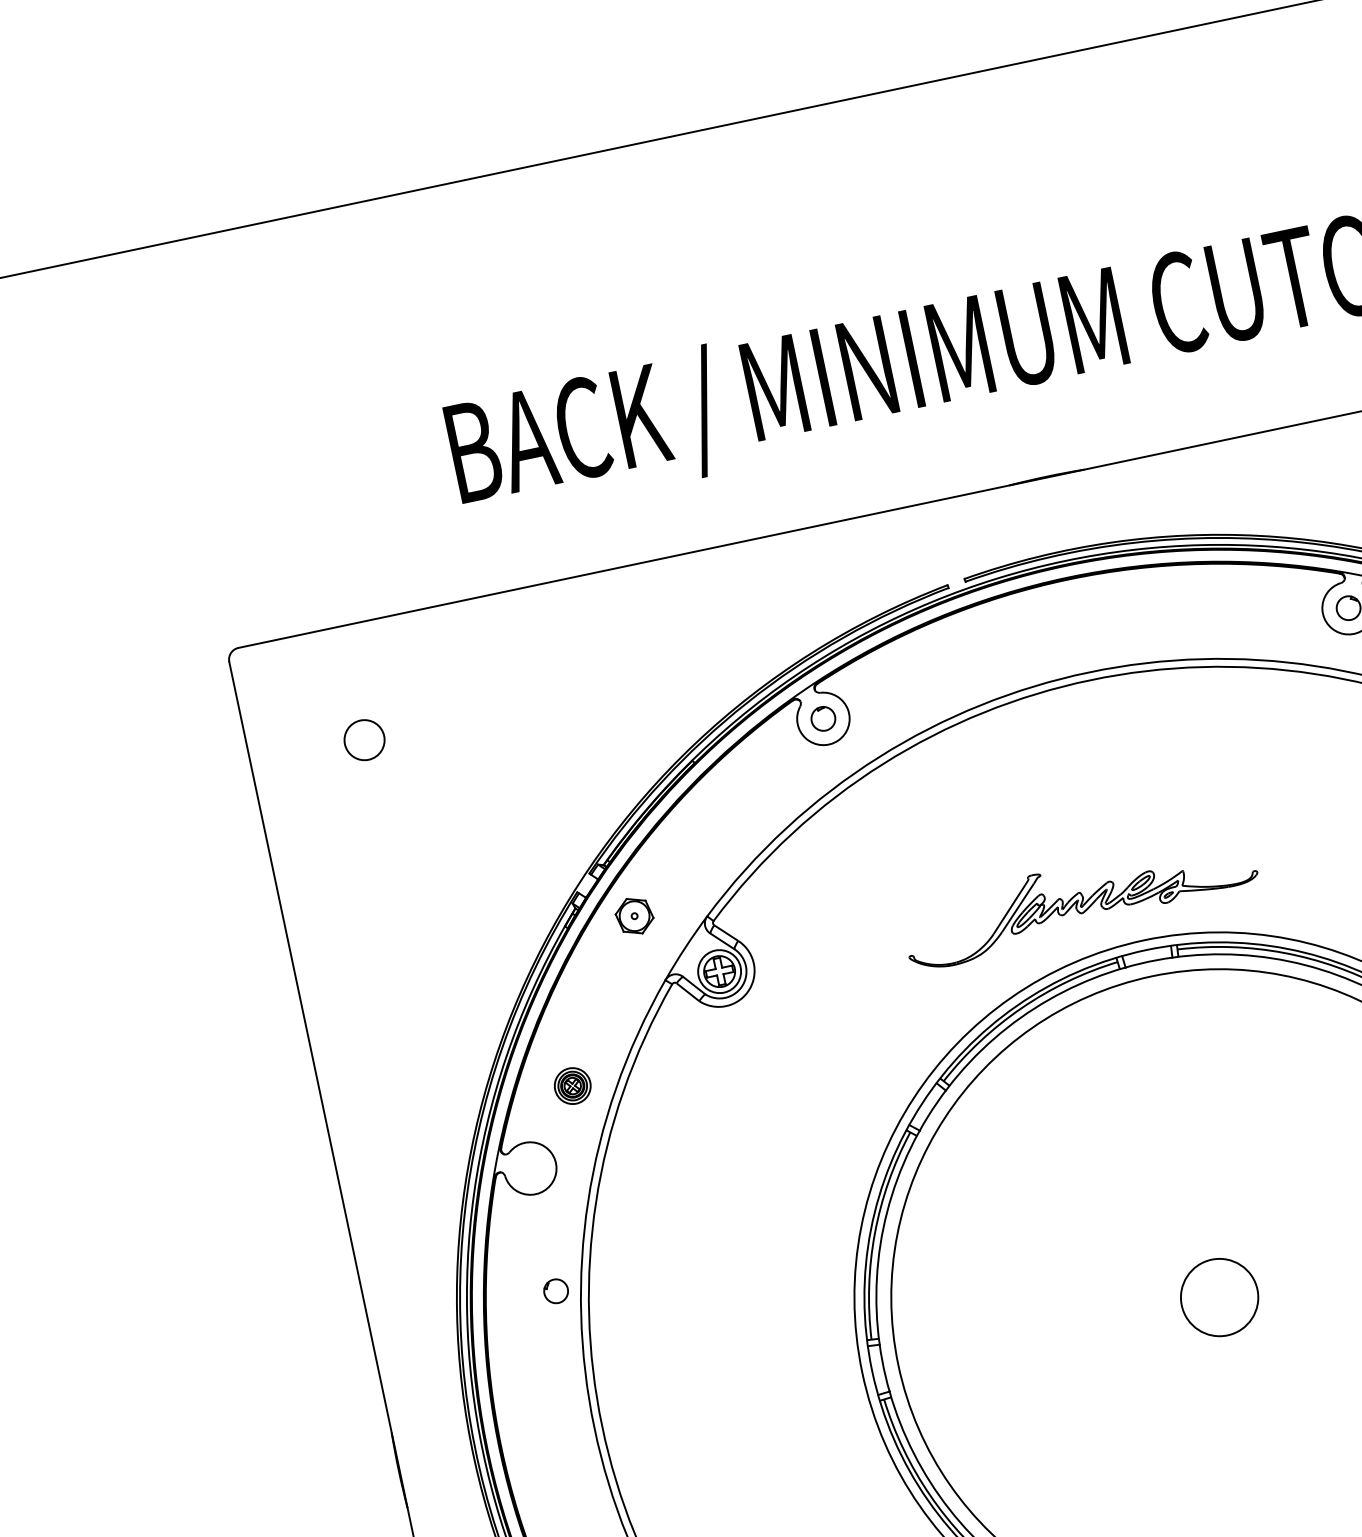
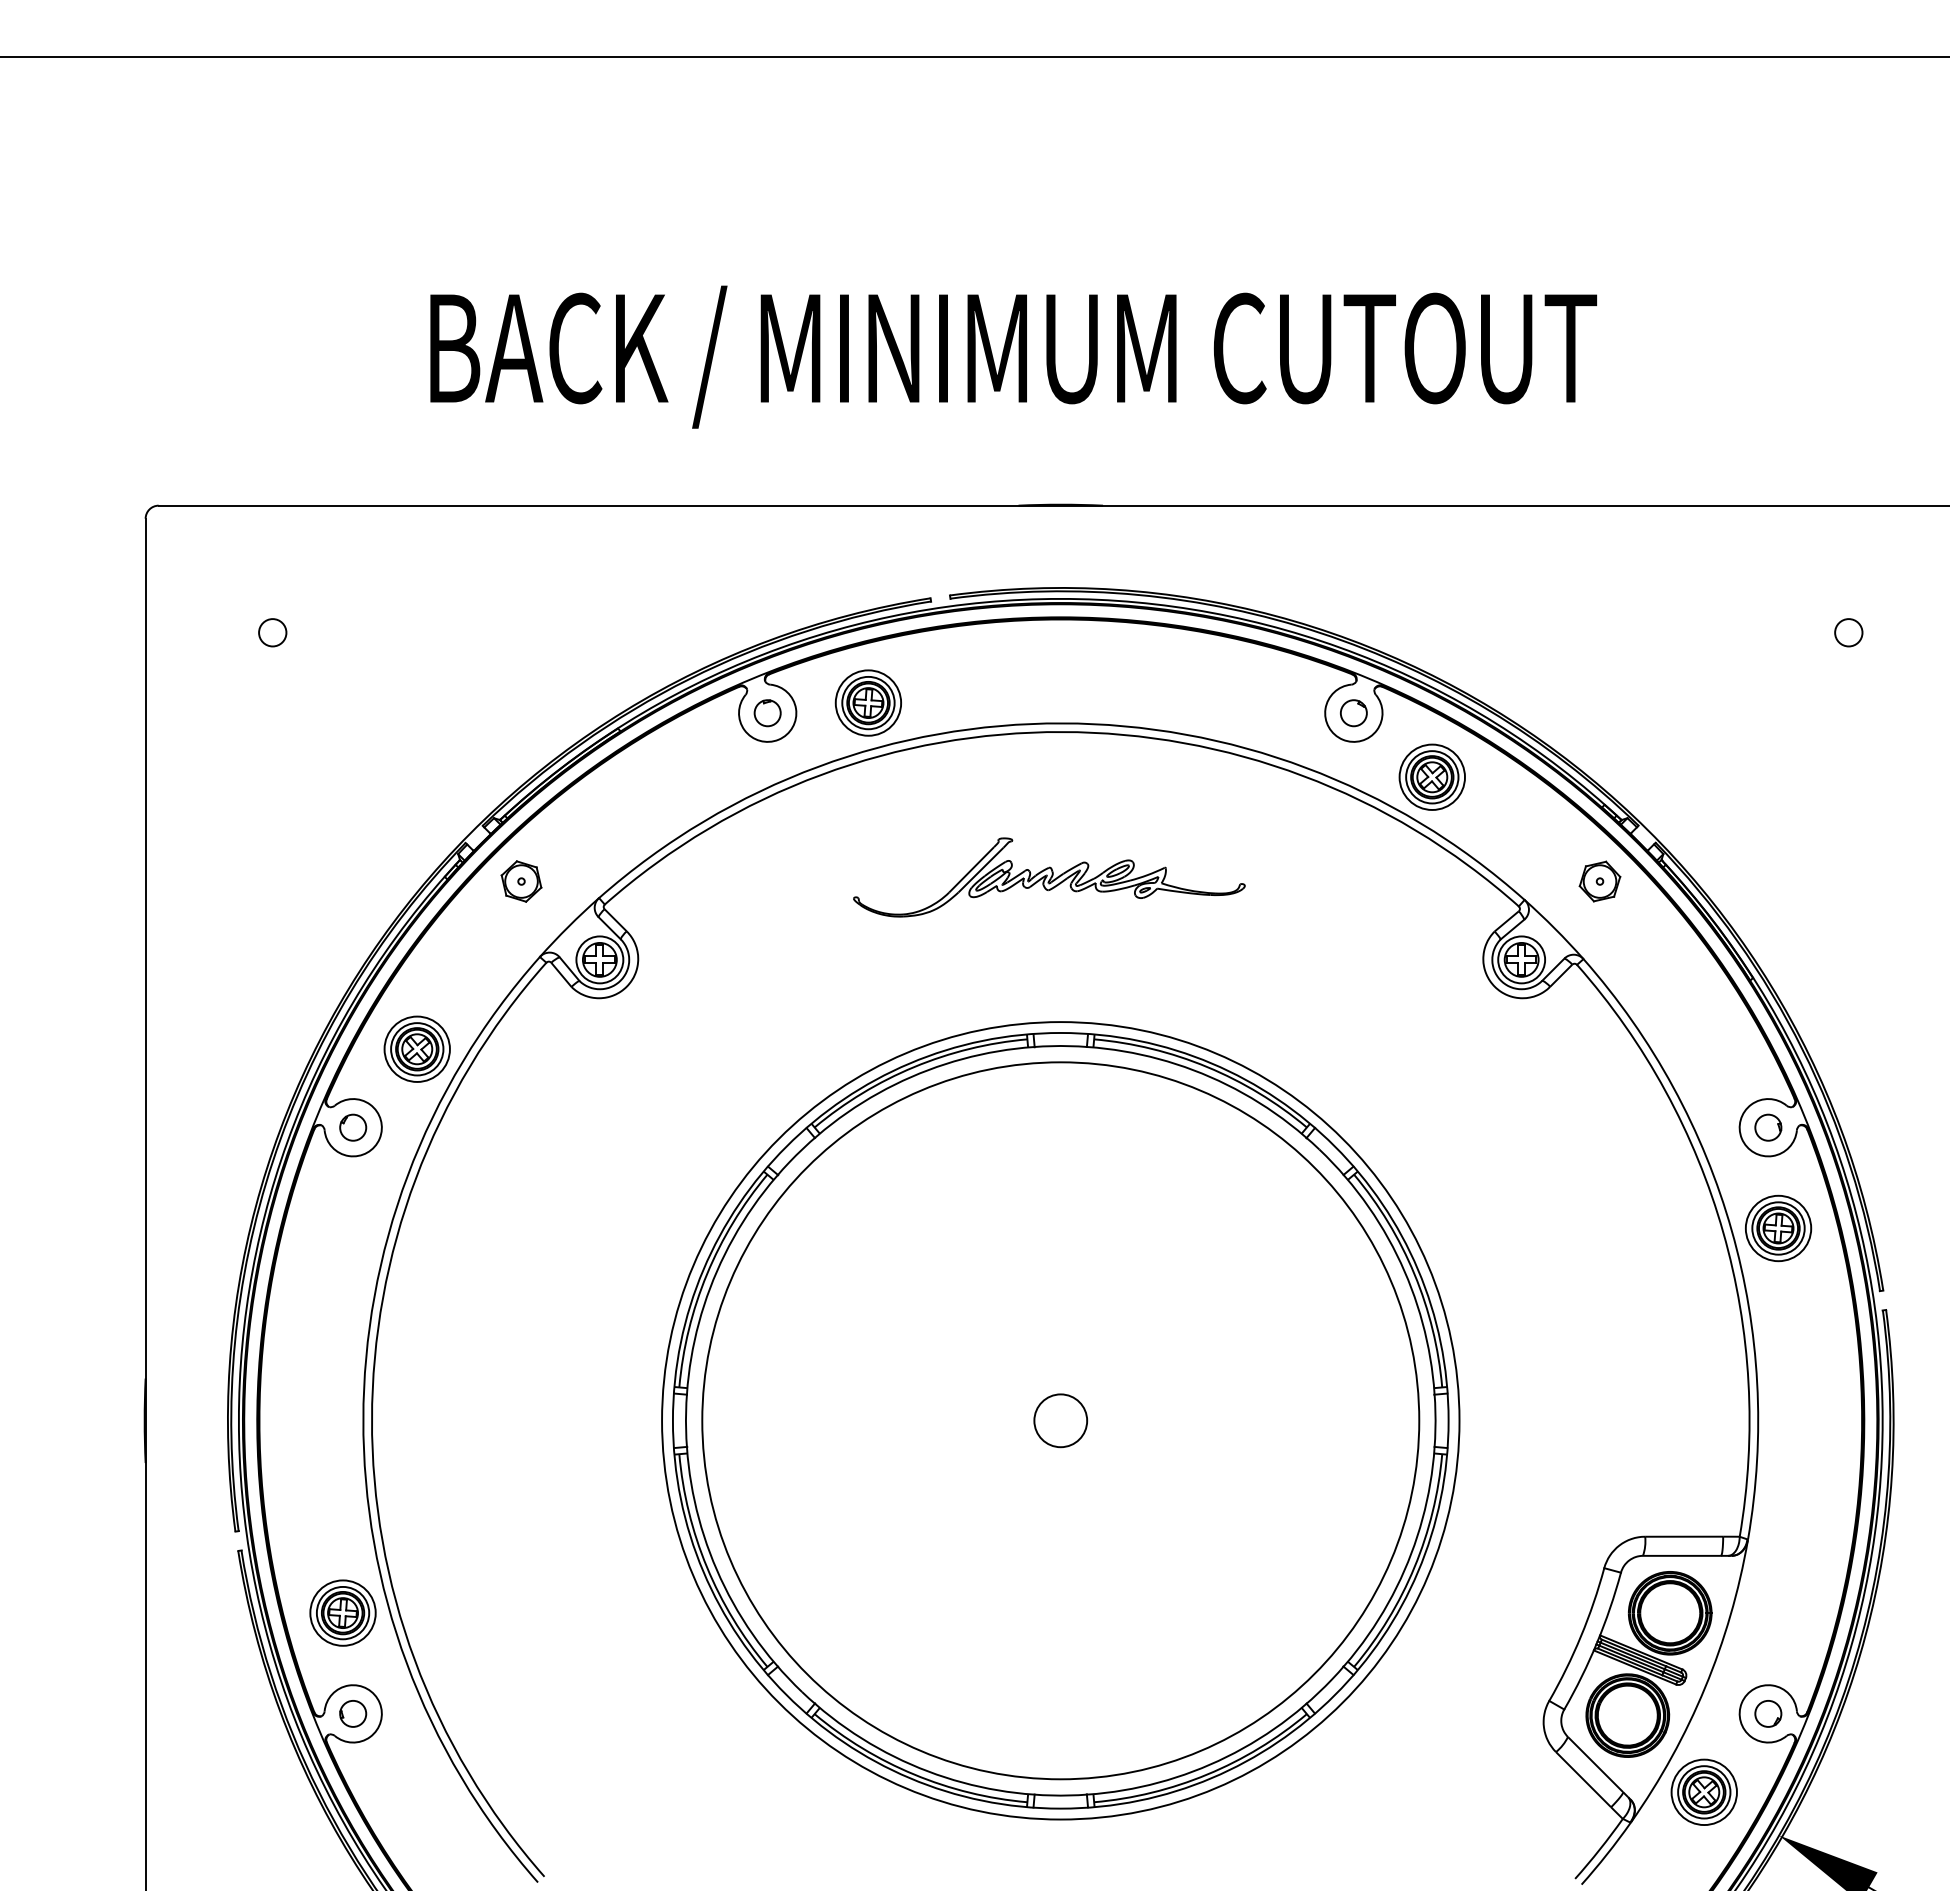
part: (910, 690) -> (867, 702), added
circle: (364, 740) -> (272, 632), size x0.62
part: (1080, 901) -> (1049, 877), moved
part: (572, 1085) -> (416, 1048), size x1.67
part: (556, 1291) -> (353, 1127), moved
circle: (1219, 1297) -> (1060, 1420), size x0.62

